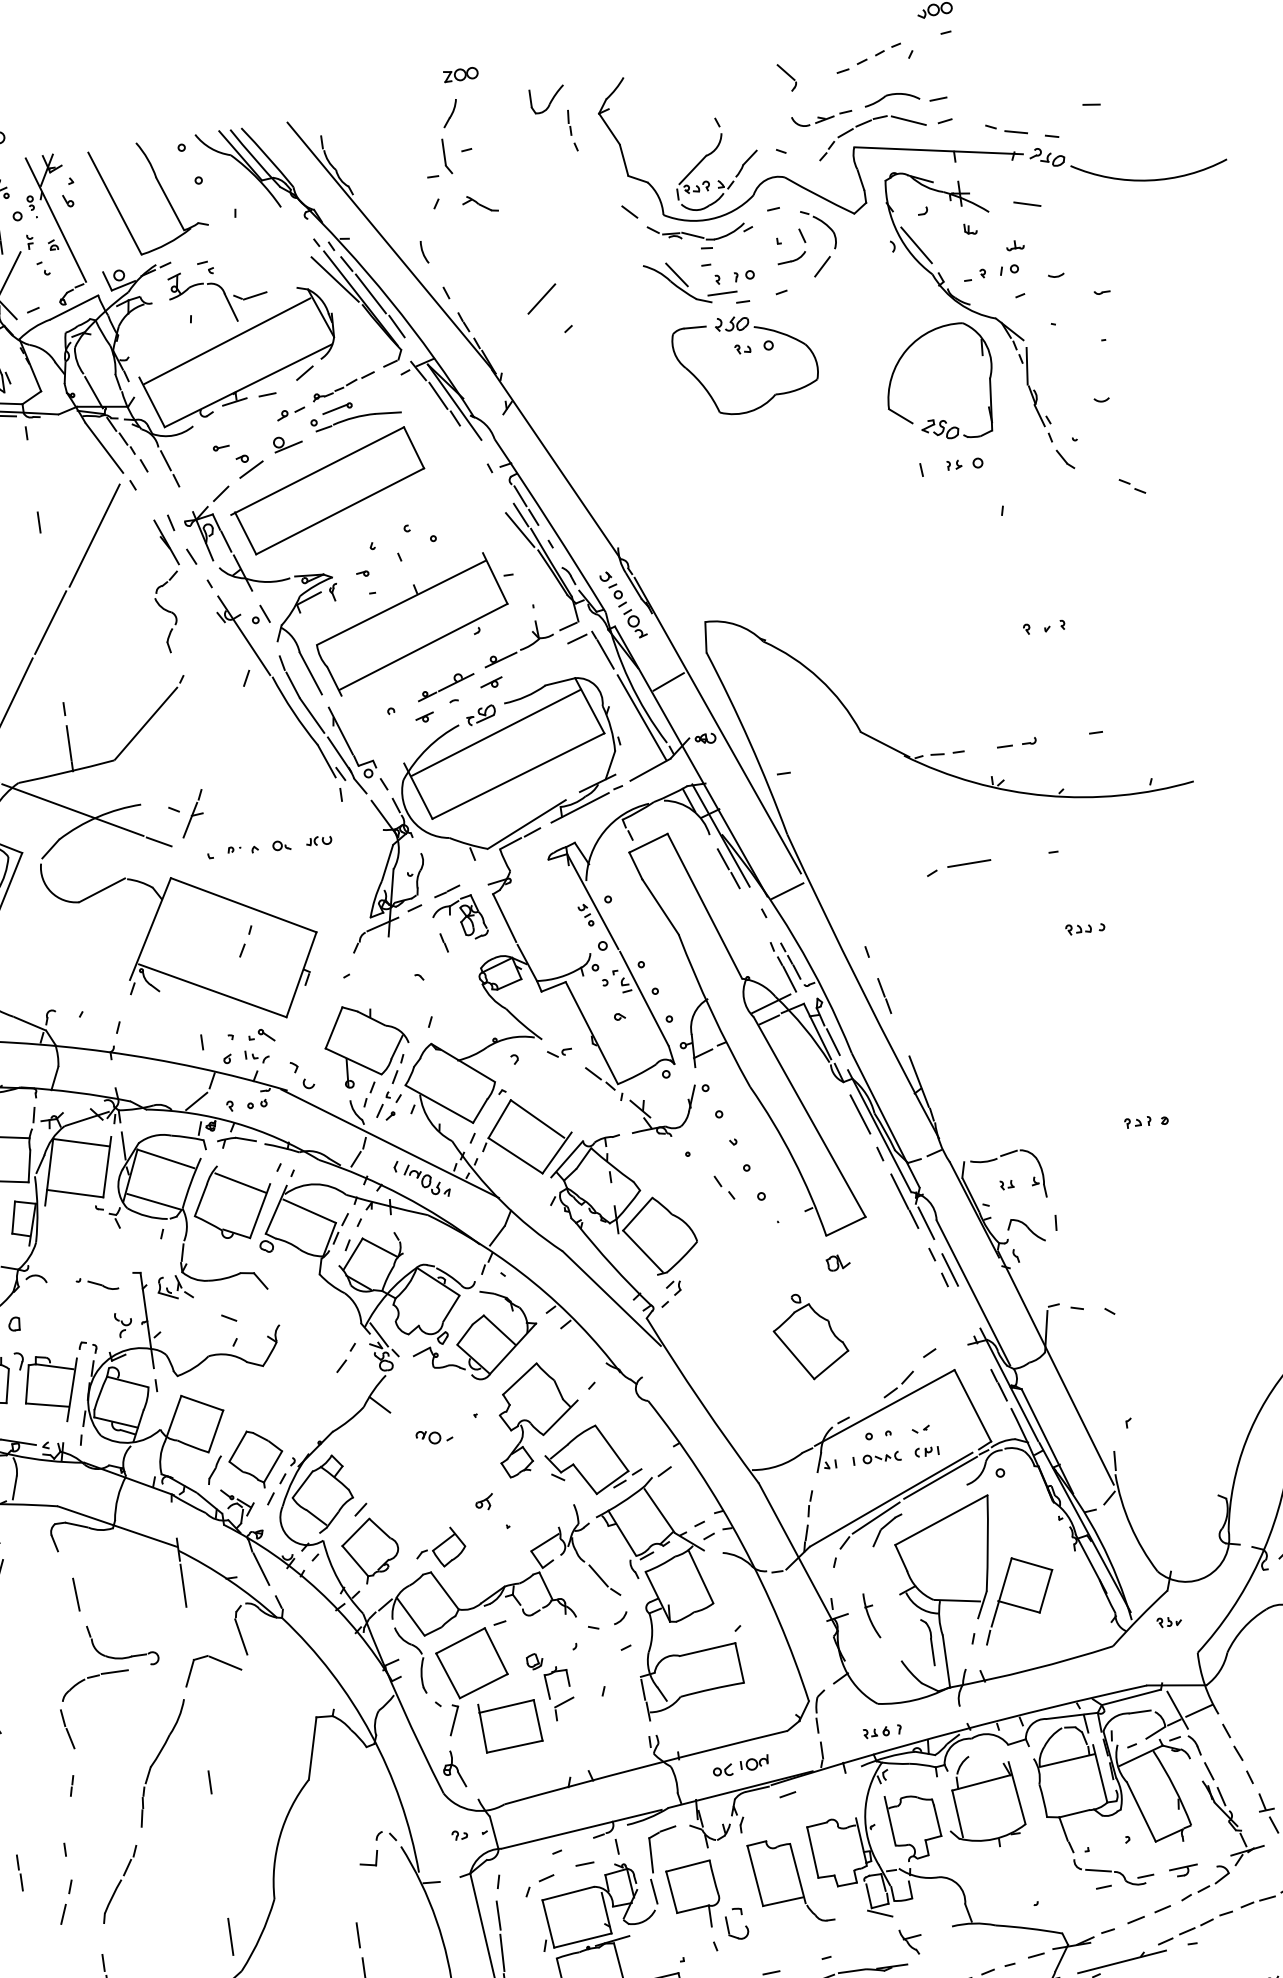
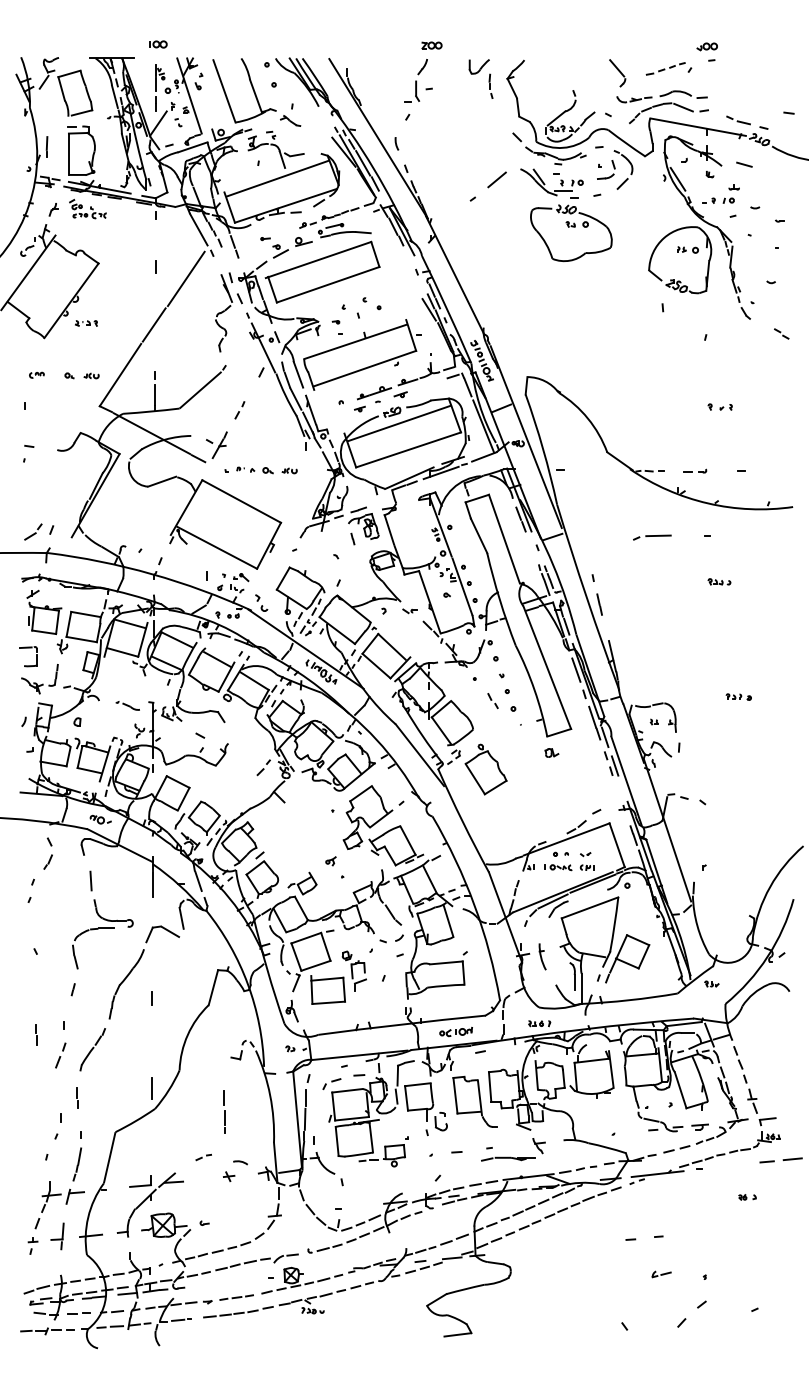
part: (786, 77) -> (617, 73), size x1.67
part: (479, 203) -> (290, 120), moved
line: (540, 298) -> (496, 179), moved
part: (963, 463) -> (687, 249), moved
part: (245, 941) -> (239, 410), moved
part: (809, 1336) -> (485, 769), moved
part: (433, 1436) -> (100, 819), moved

